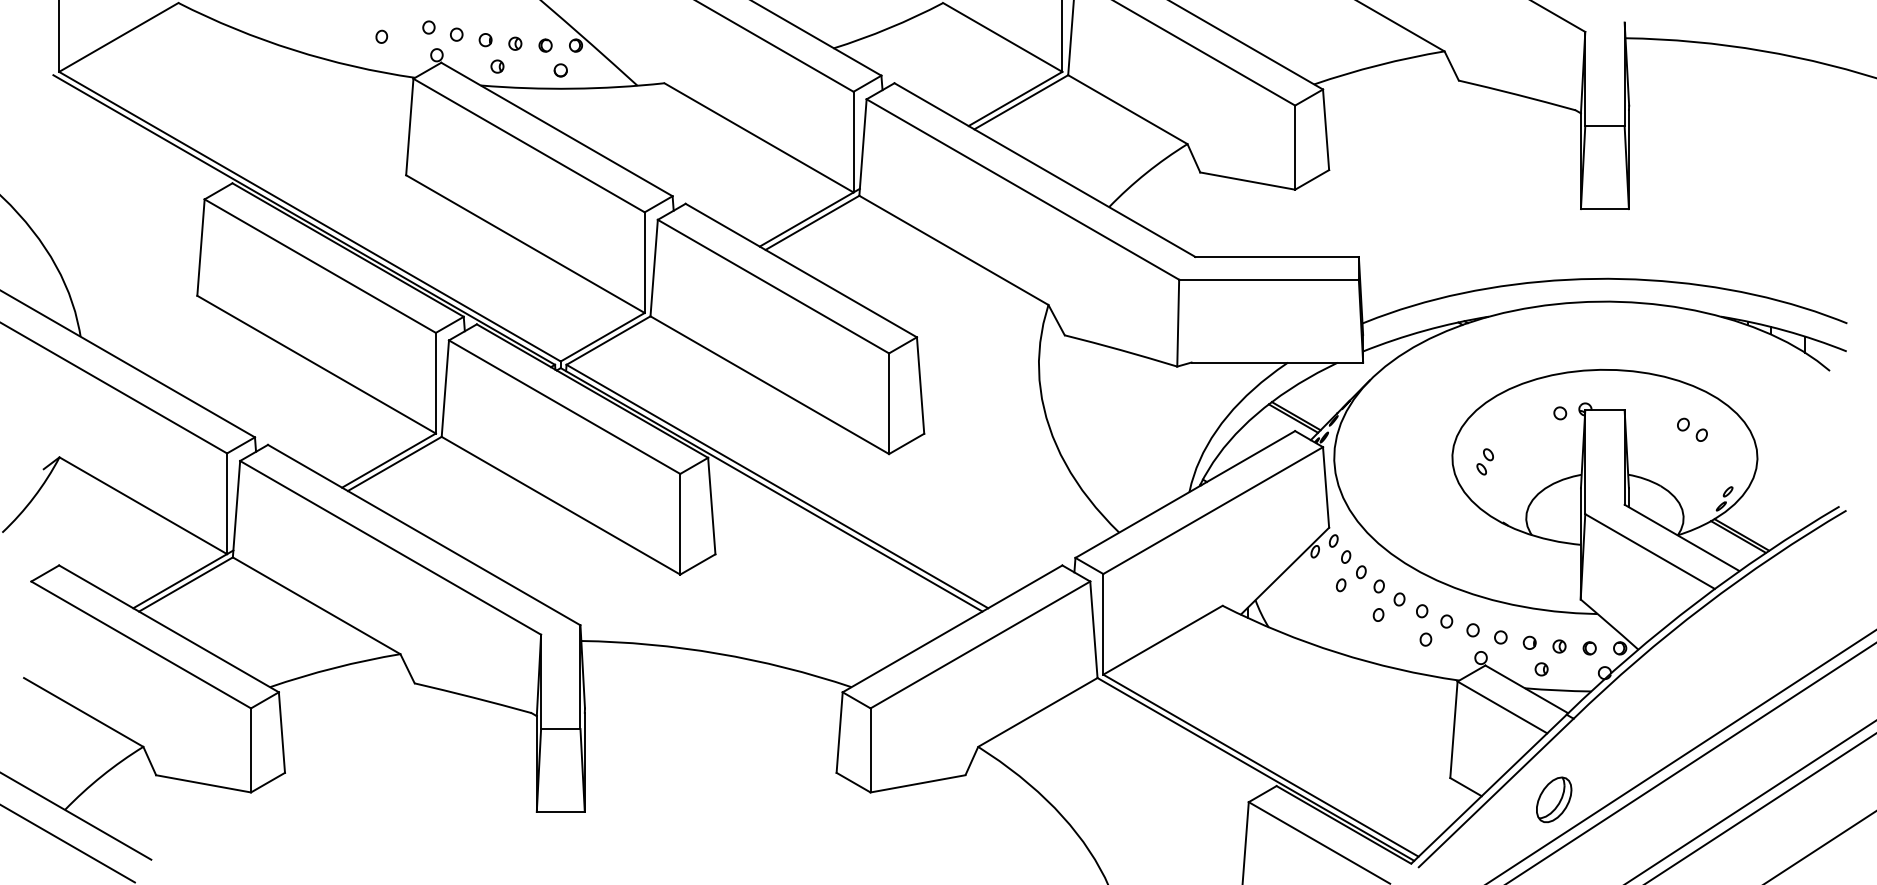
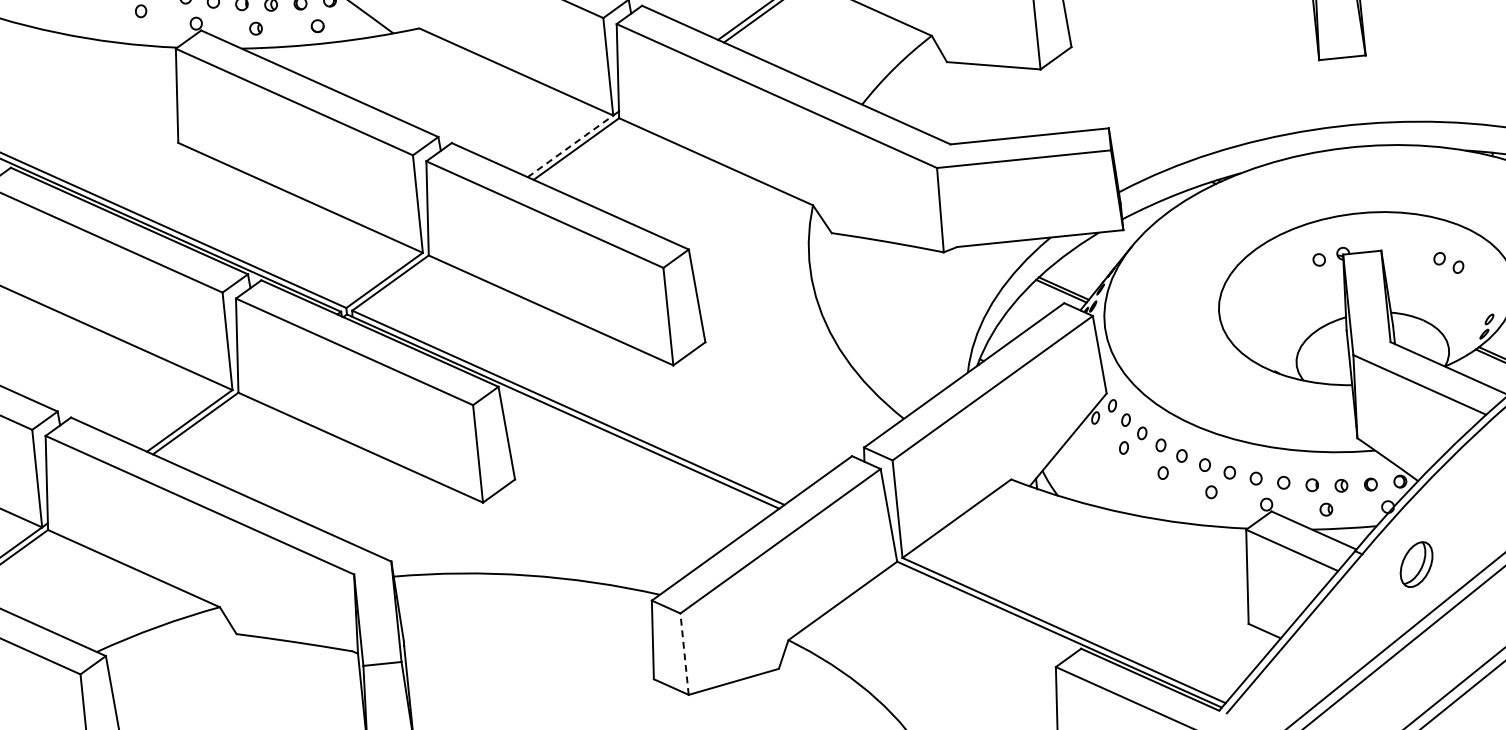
line: (807, 219) -> (571, 146), solid -> dashed
part: (1484, 461) -> (1250, 314), removed
line: (870, 749) -> (684, 653), solid -> dashed
part: (1554, 799) -> (1416, 564), moved

